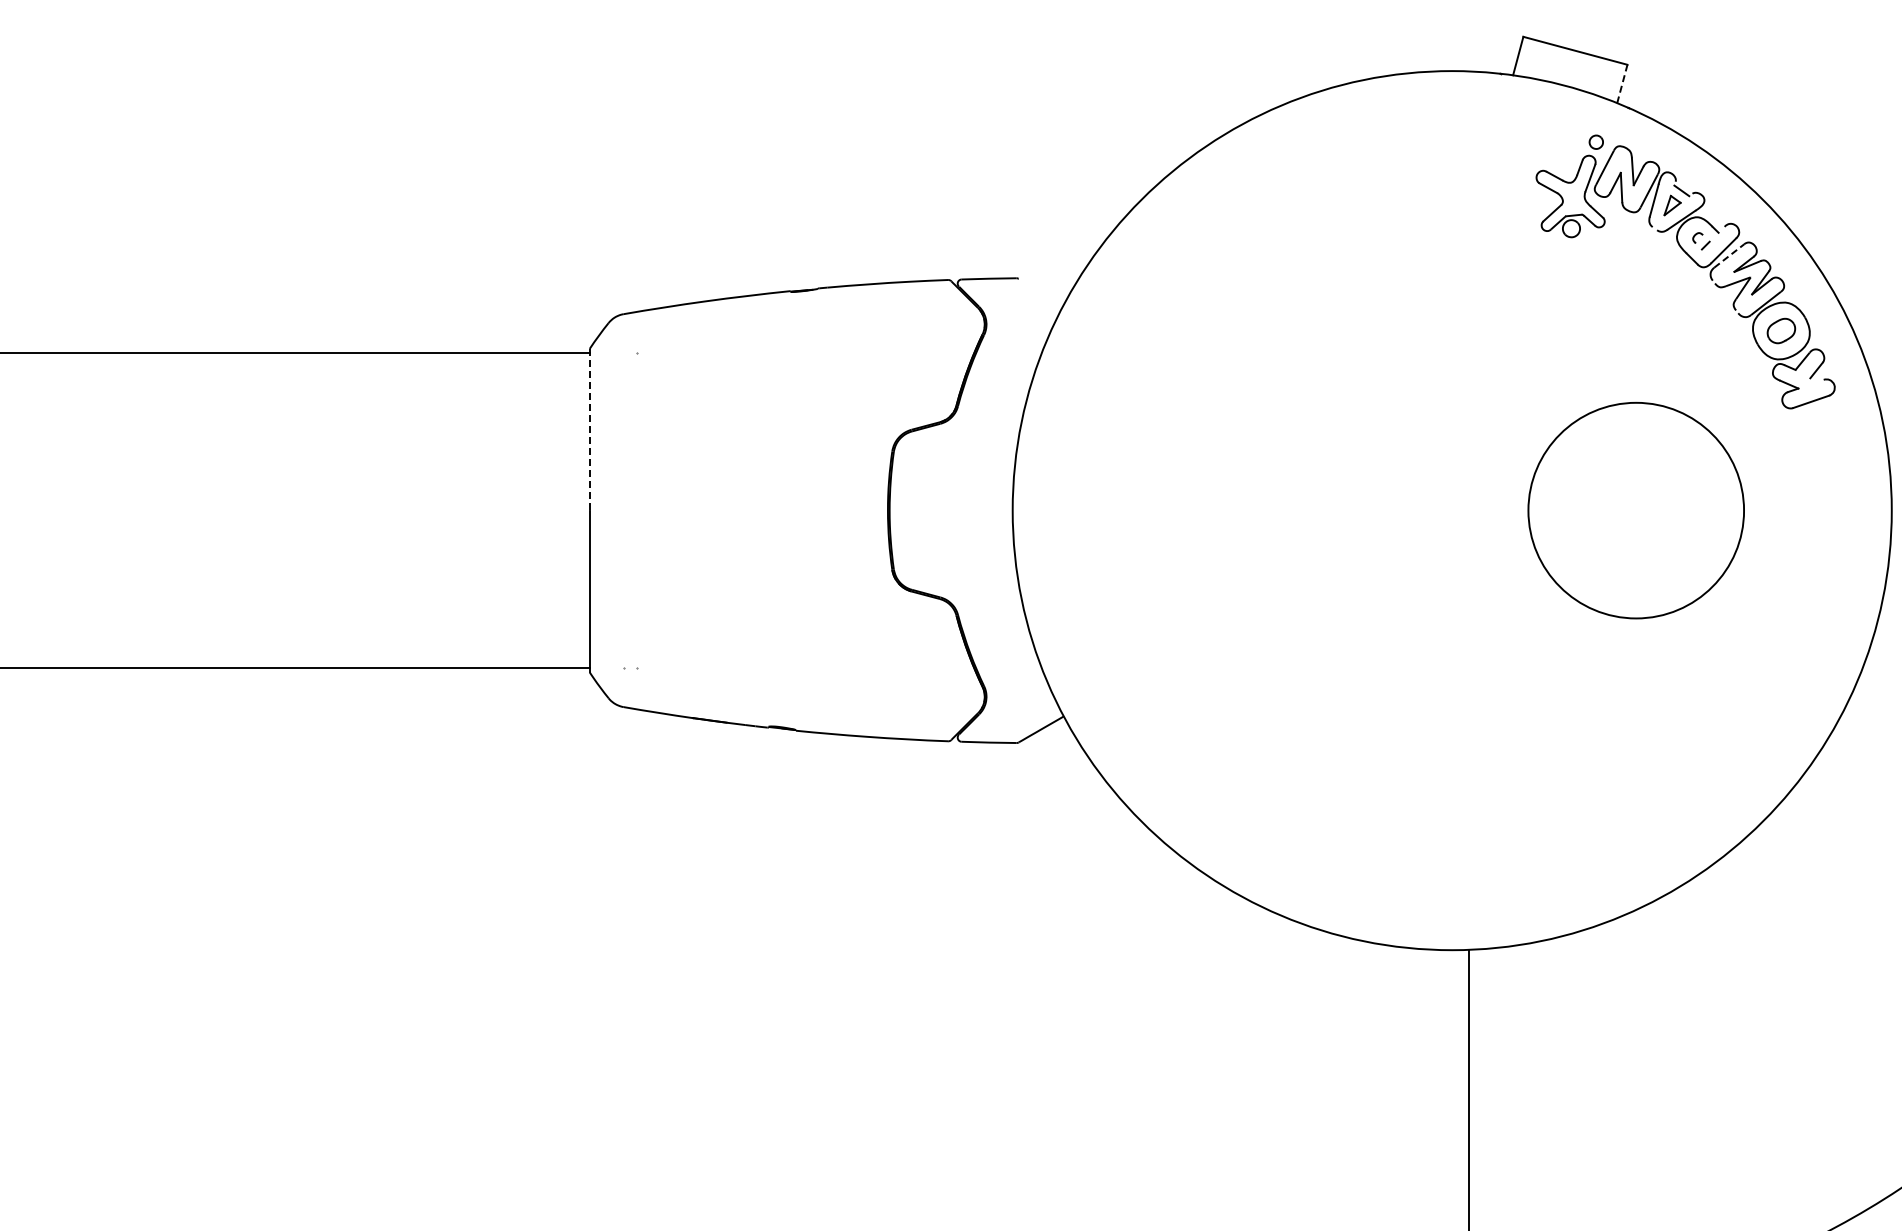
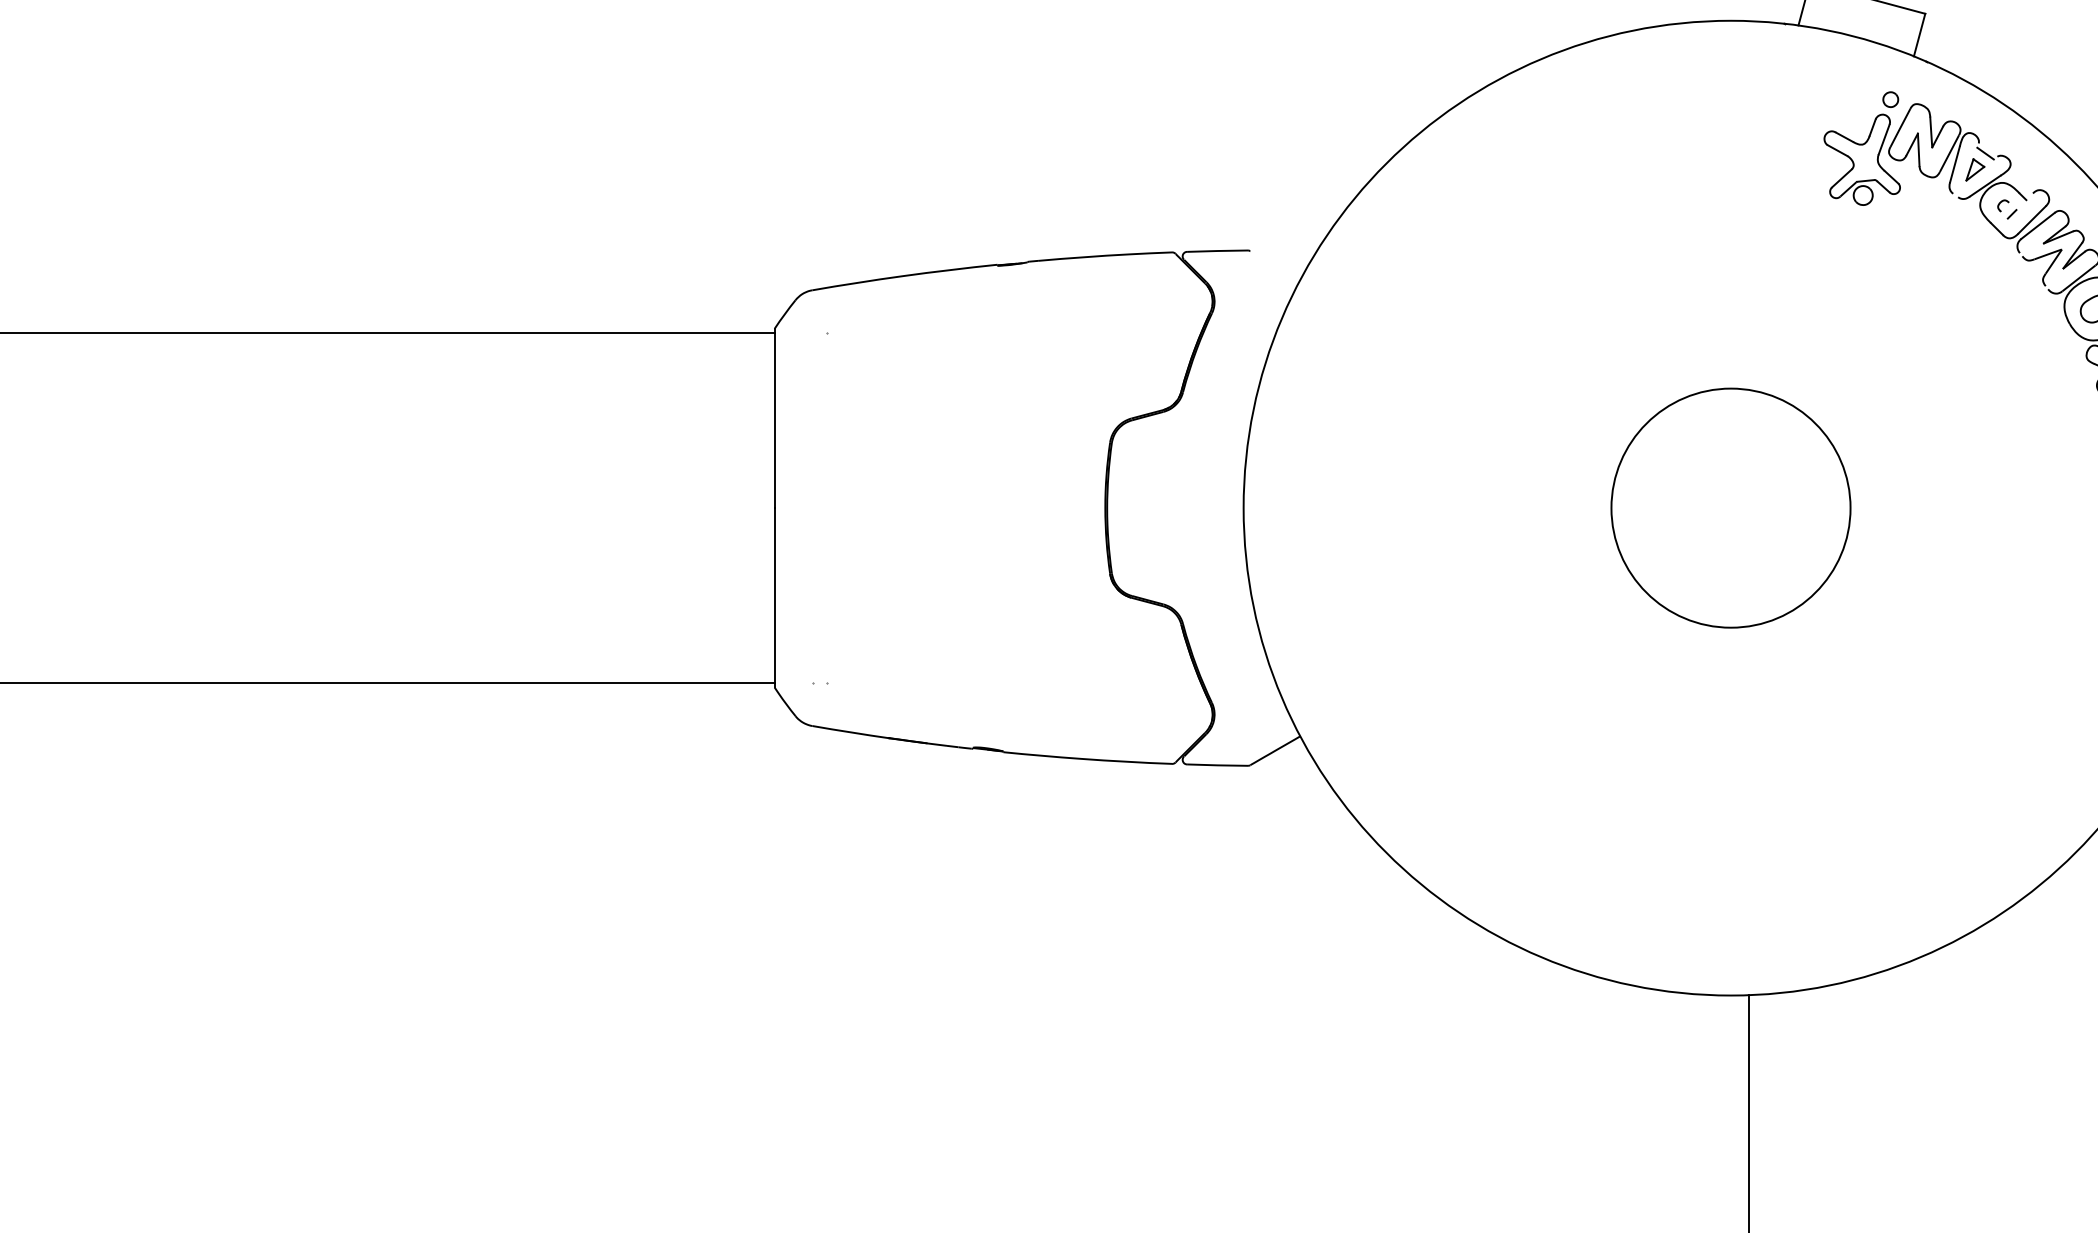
line: (1622, 84) -> (1919, 35), dashed -> solid
line: (1729, 256) -> (2038, 226), dashed -> solid
line: (589, 429) -> (774, 418), dashed -> solid
circle: (1635, 510) -> (1730, 508), moved

